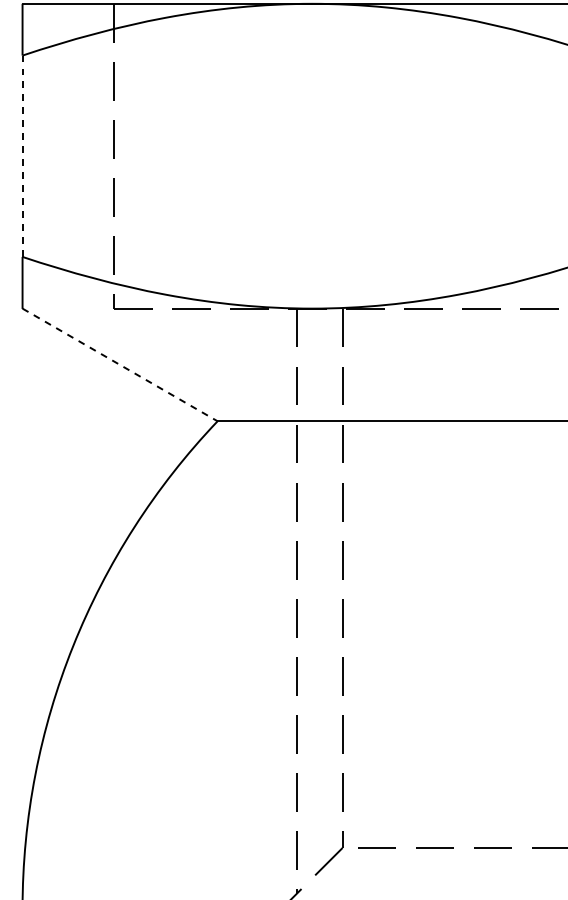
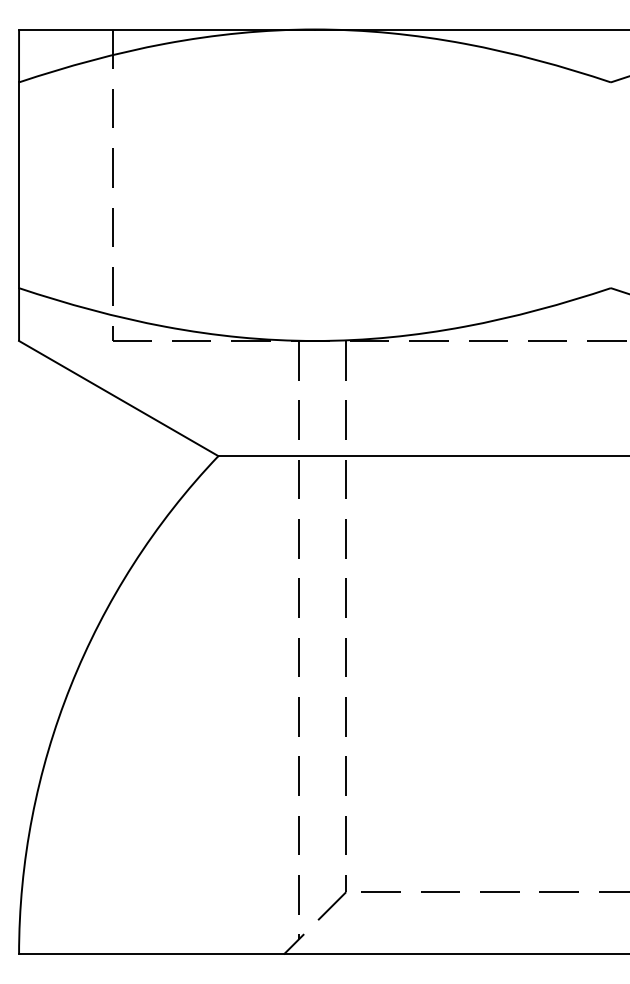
line: (22, 156) -> (19, 185), dashed -> solid
line: (120, 364) -> (119, 398), dashed -> solid

